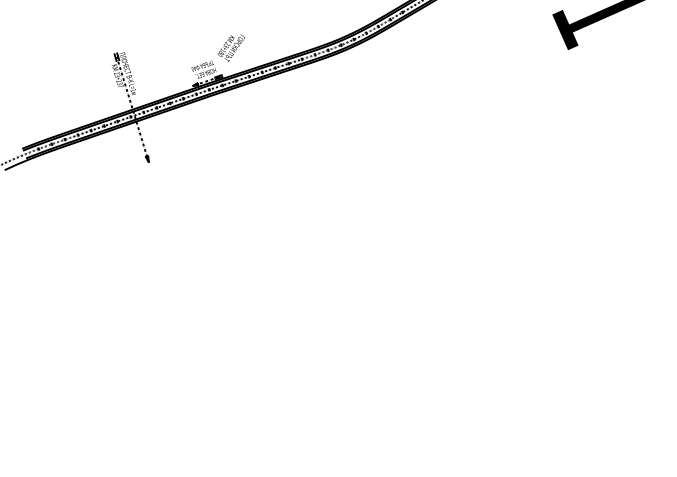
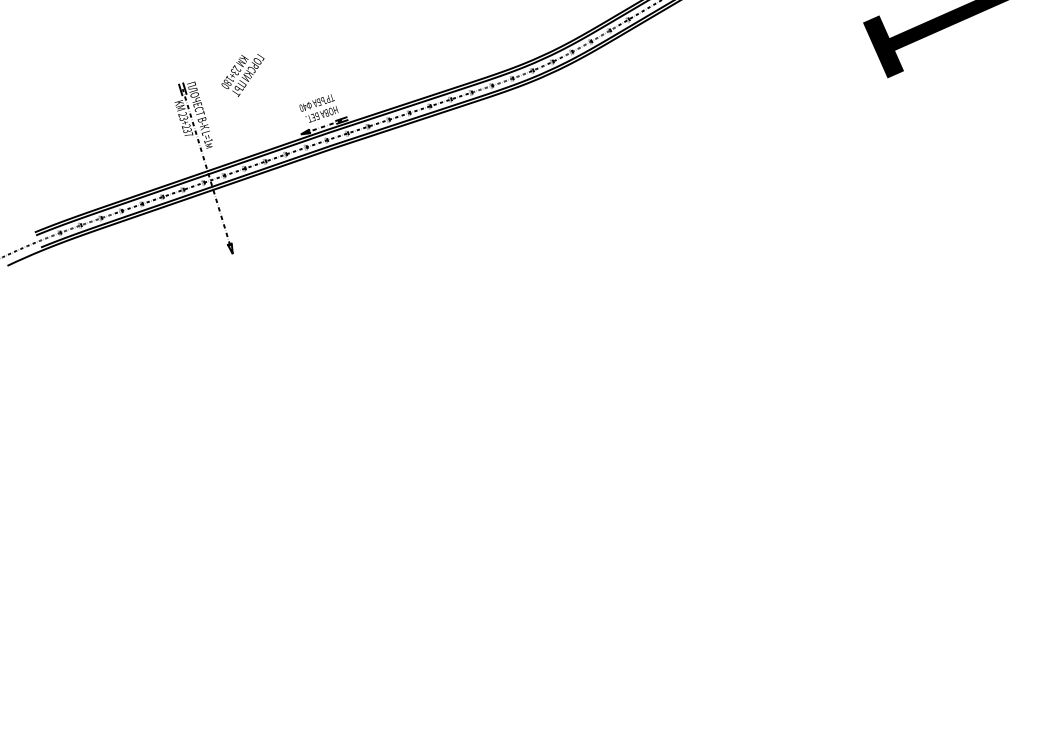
text: (231, 48) -> (243, 75), moved

